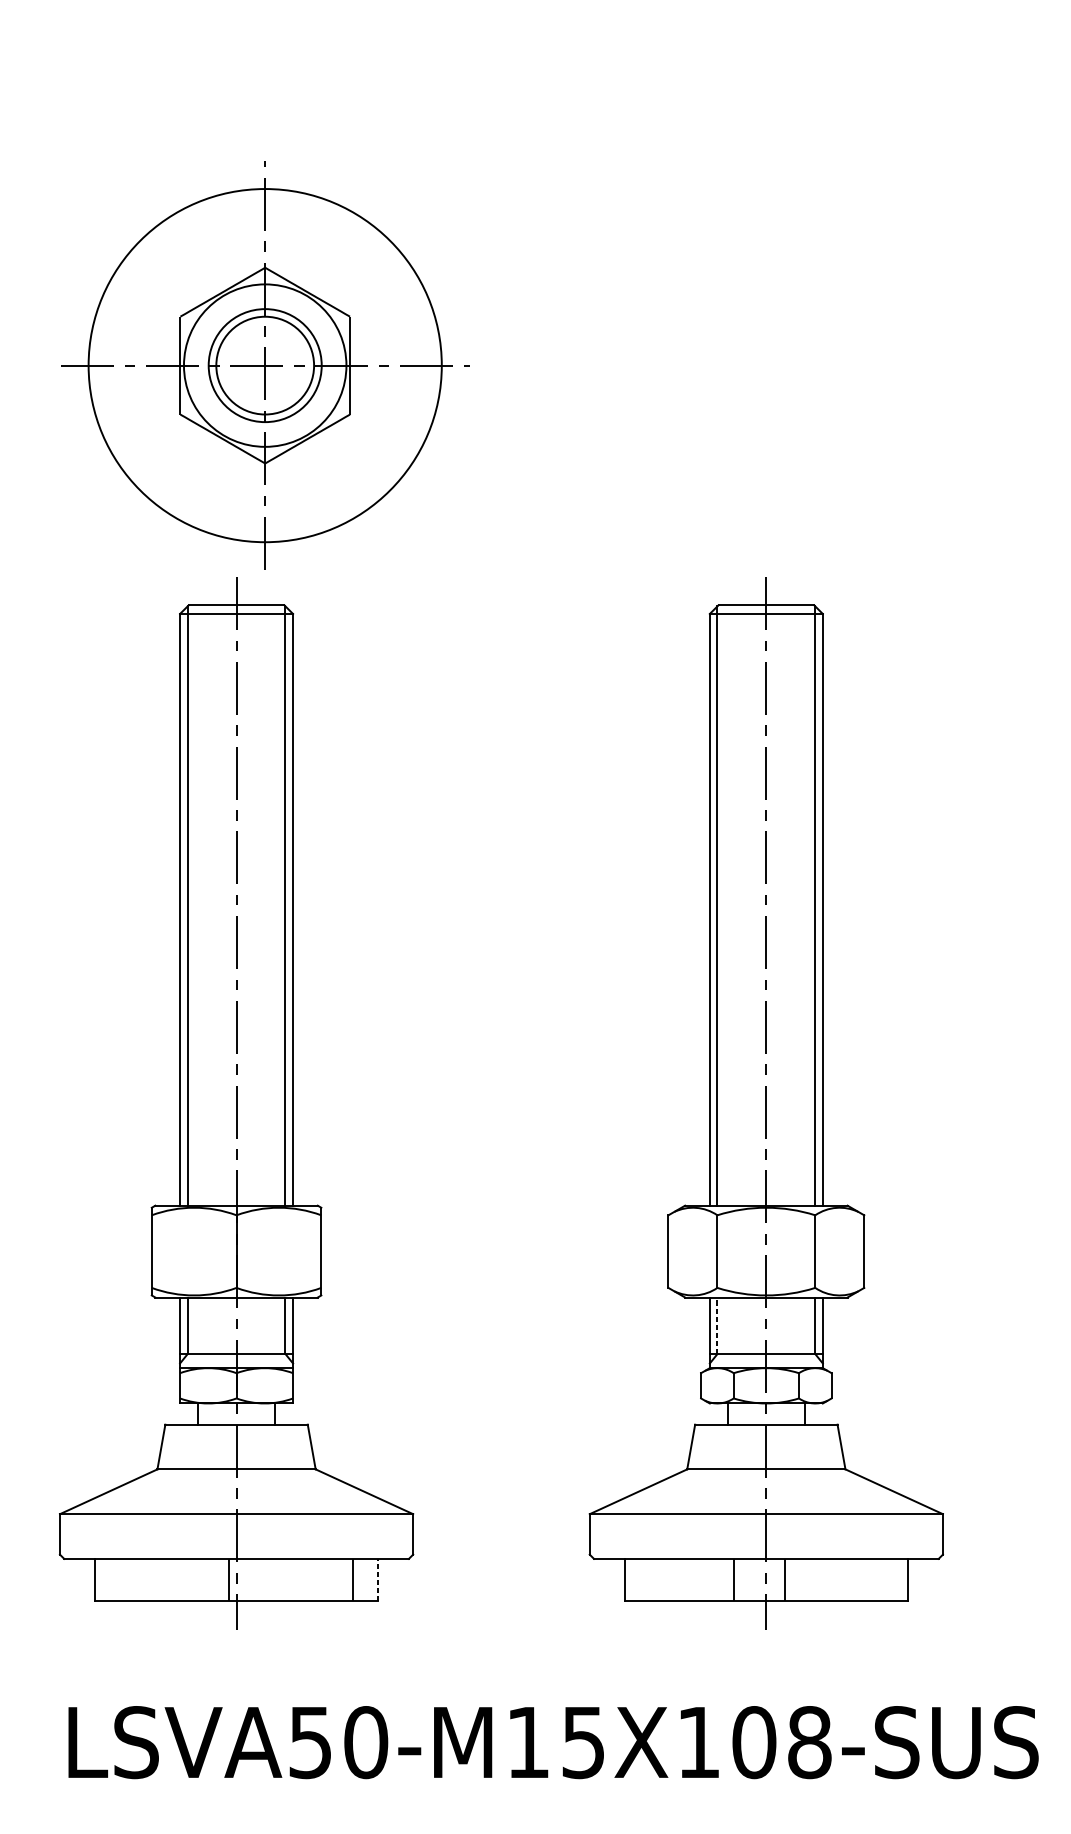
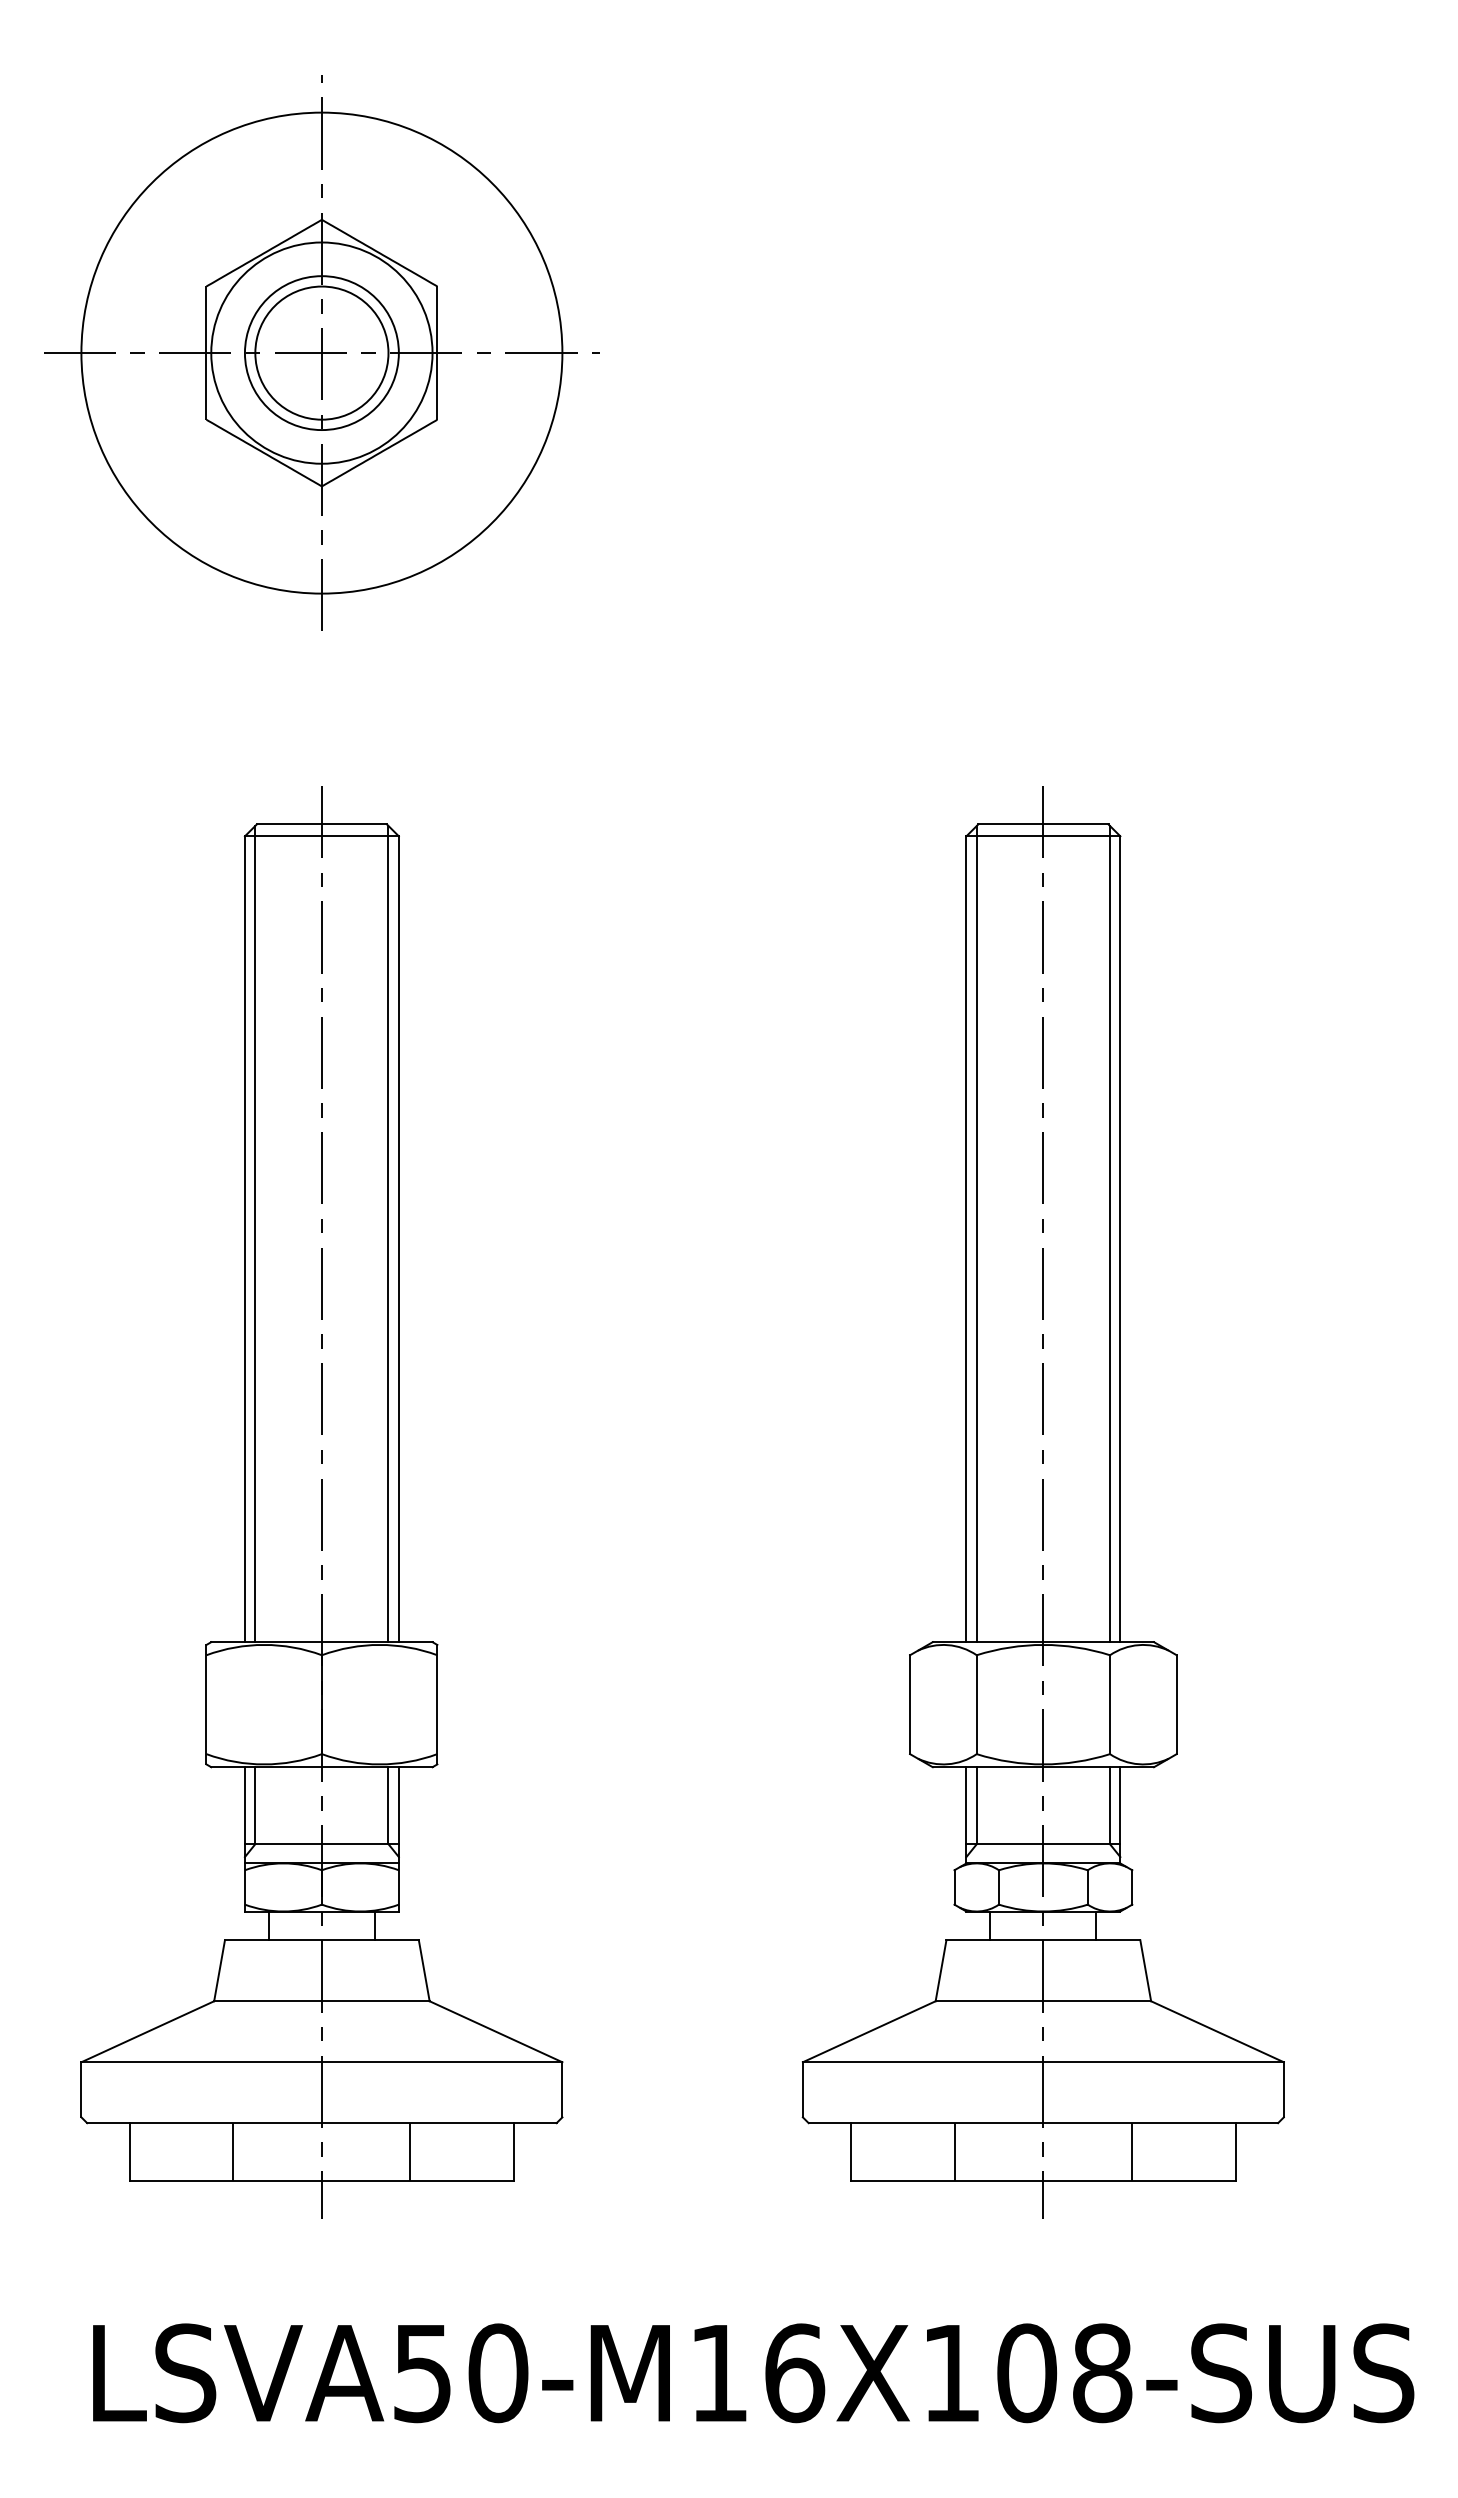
part: (264, 365) -> (321, 352), moved
line: (717, 1325) -> (976, 1805), dashed -> solid
line: (228, 1579) -> (233, 2151), moved
line: (353, 1579) -> (410, 2151), moved
line: (734, 1579) -> (954, 2151), moved
line: (784, 1579) -> (1131, 2151), moved
line: (377, 1580) -> (514, 2152), dashed -> solid
text: (584, 1742) -> (795, 2373), LSVA50-M15X108-SUS -> LSVA50-M16X108-SUS

